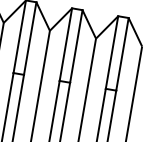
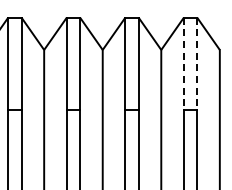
line: (111, 53) -> (183, 64), solid -> dashed
line: (122, 54) -> (197, 64), solid -> dashed

